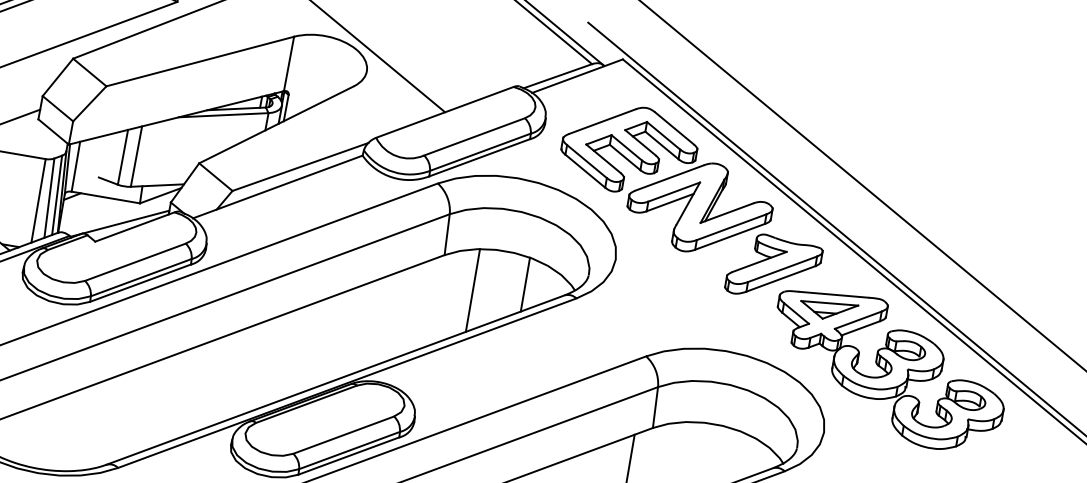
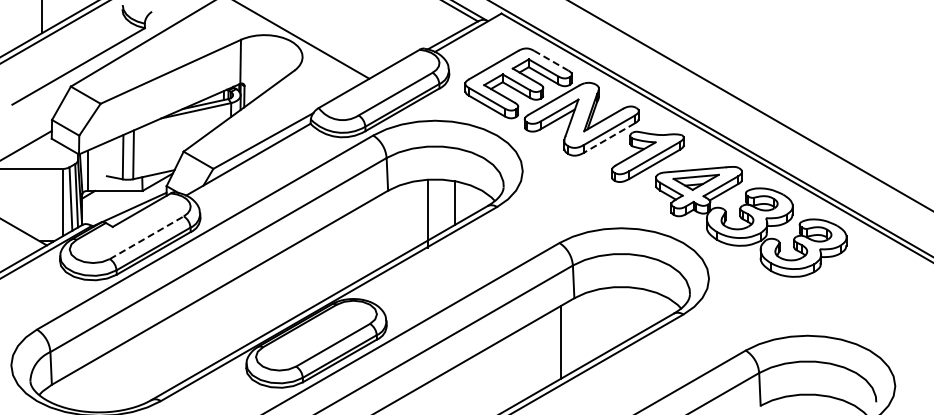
line: (674, 128) -> (551, 60), solid -> dashed
line: (730, 237) -> (609, 138), solid -> dashed
line: (134, 261) -> (146, 237), solid -> dashed
line: (473, 290) -> (428, 214), moved

